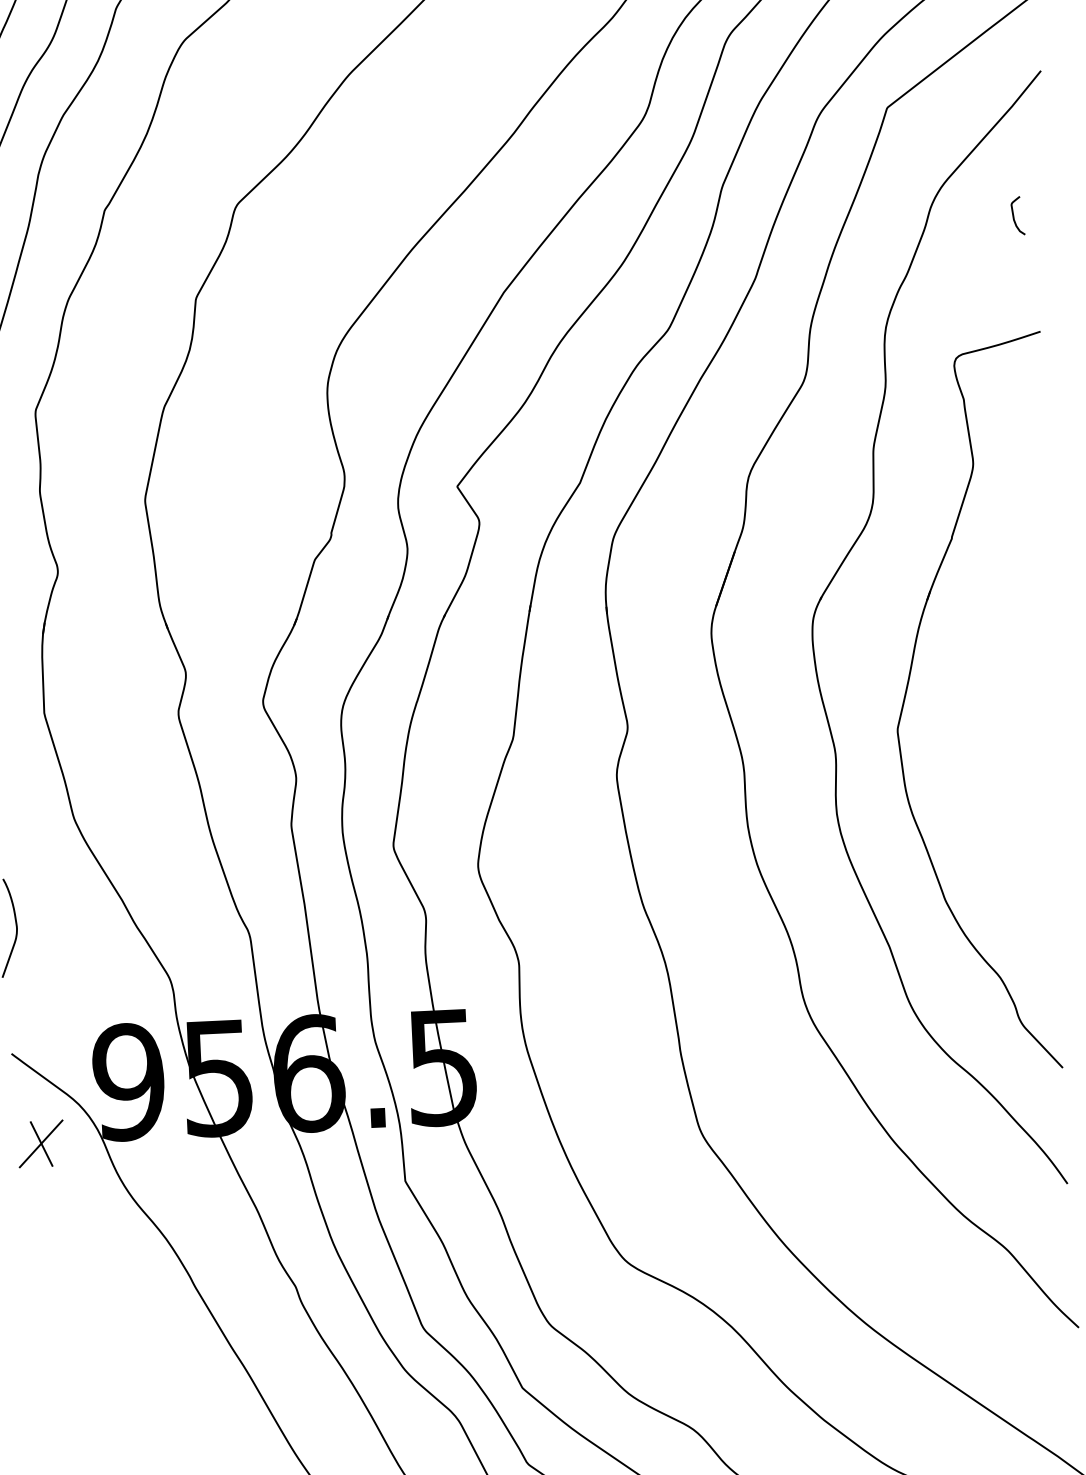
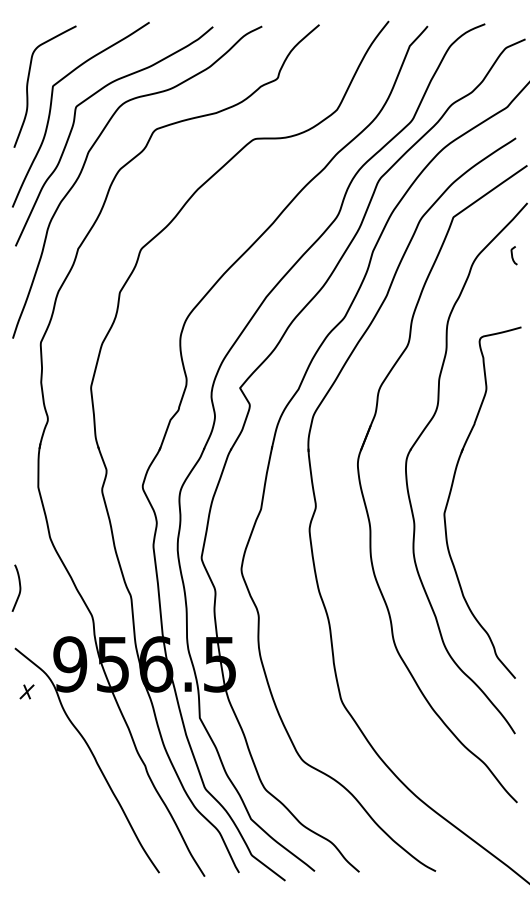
curve: (1014, 215) -> (512, 255), moved
part: (39, 1143) -> (26, 691), size x0.6

